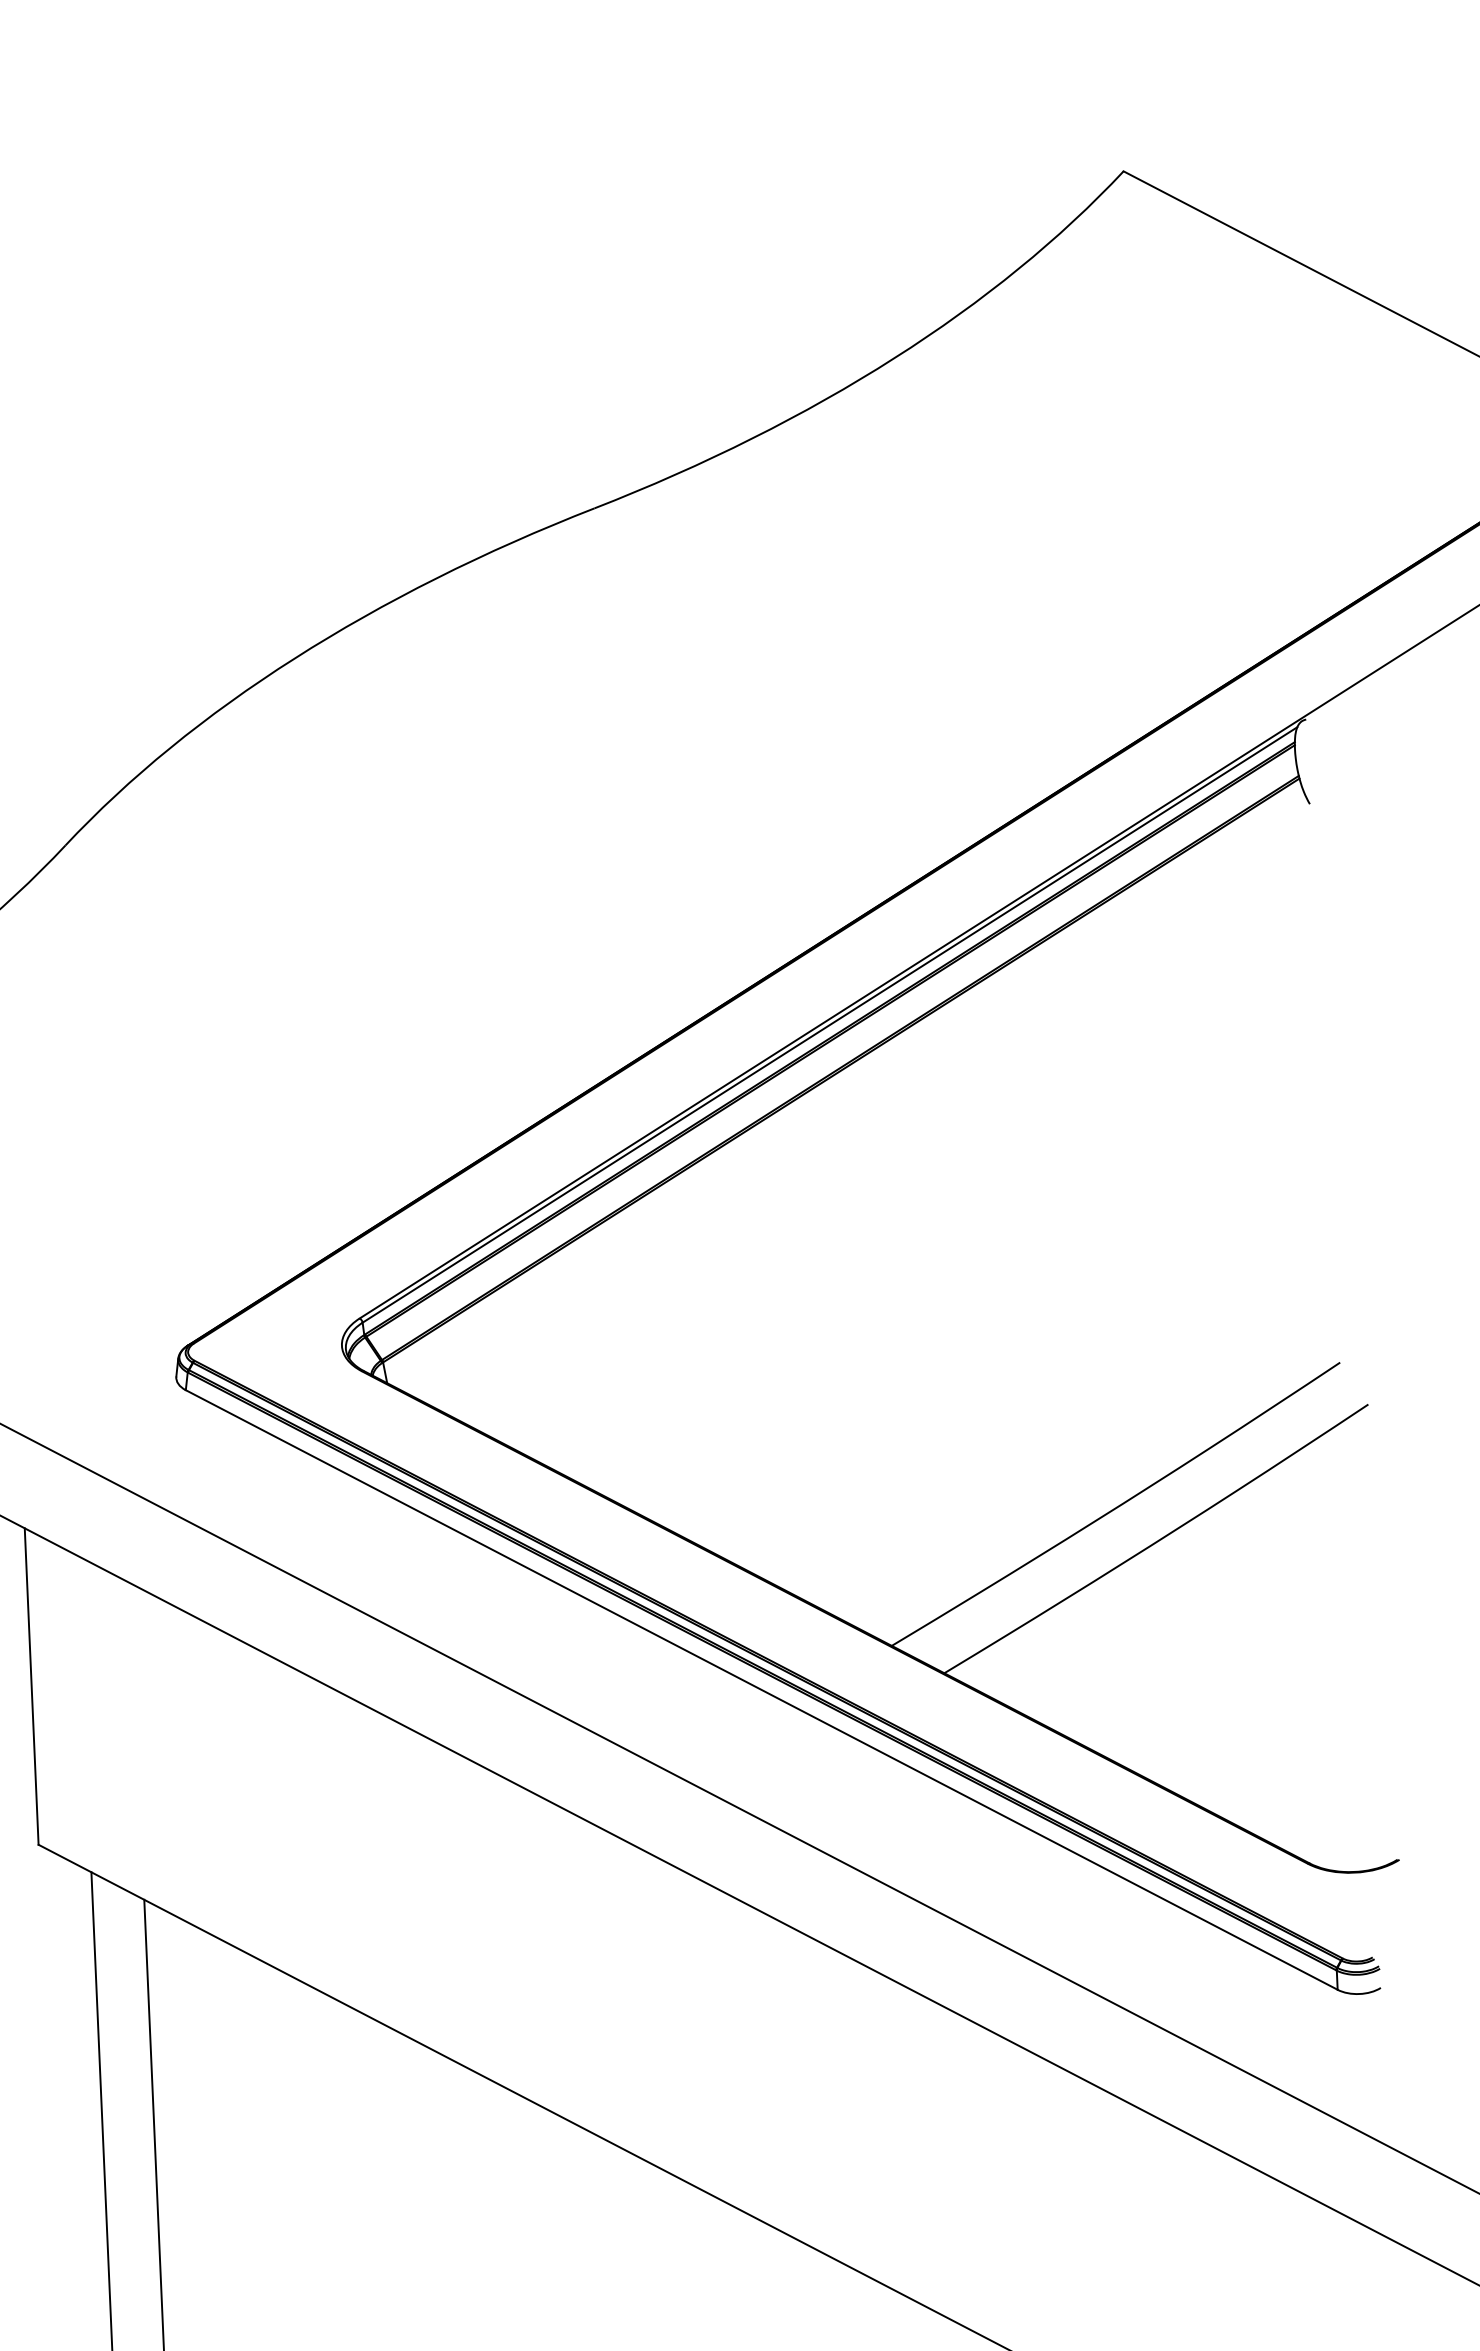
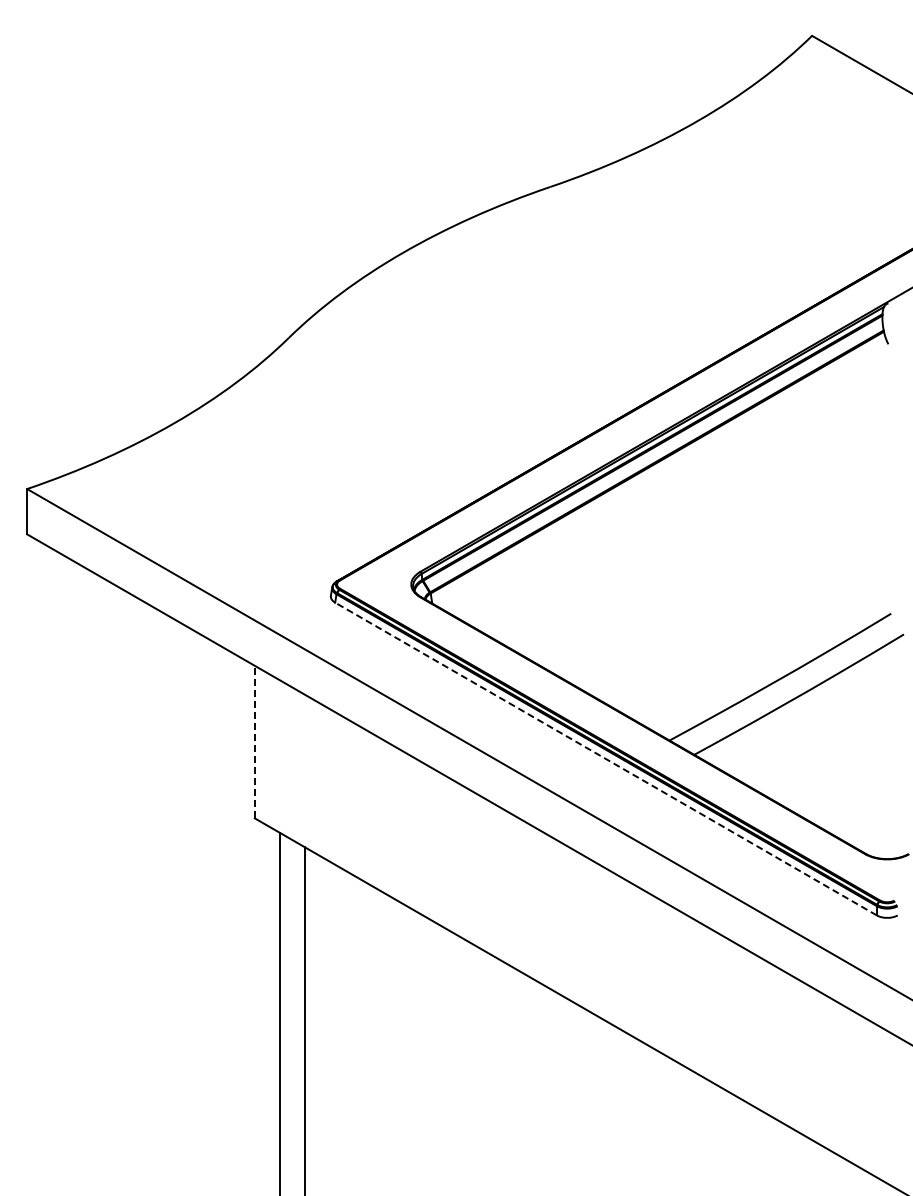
line: (30, 1685) -> (254, 741), solid -> dashed
line: (762, 1690) -> (606, 759), solid -> dashed

